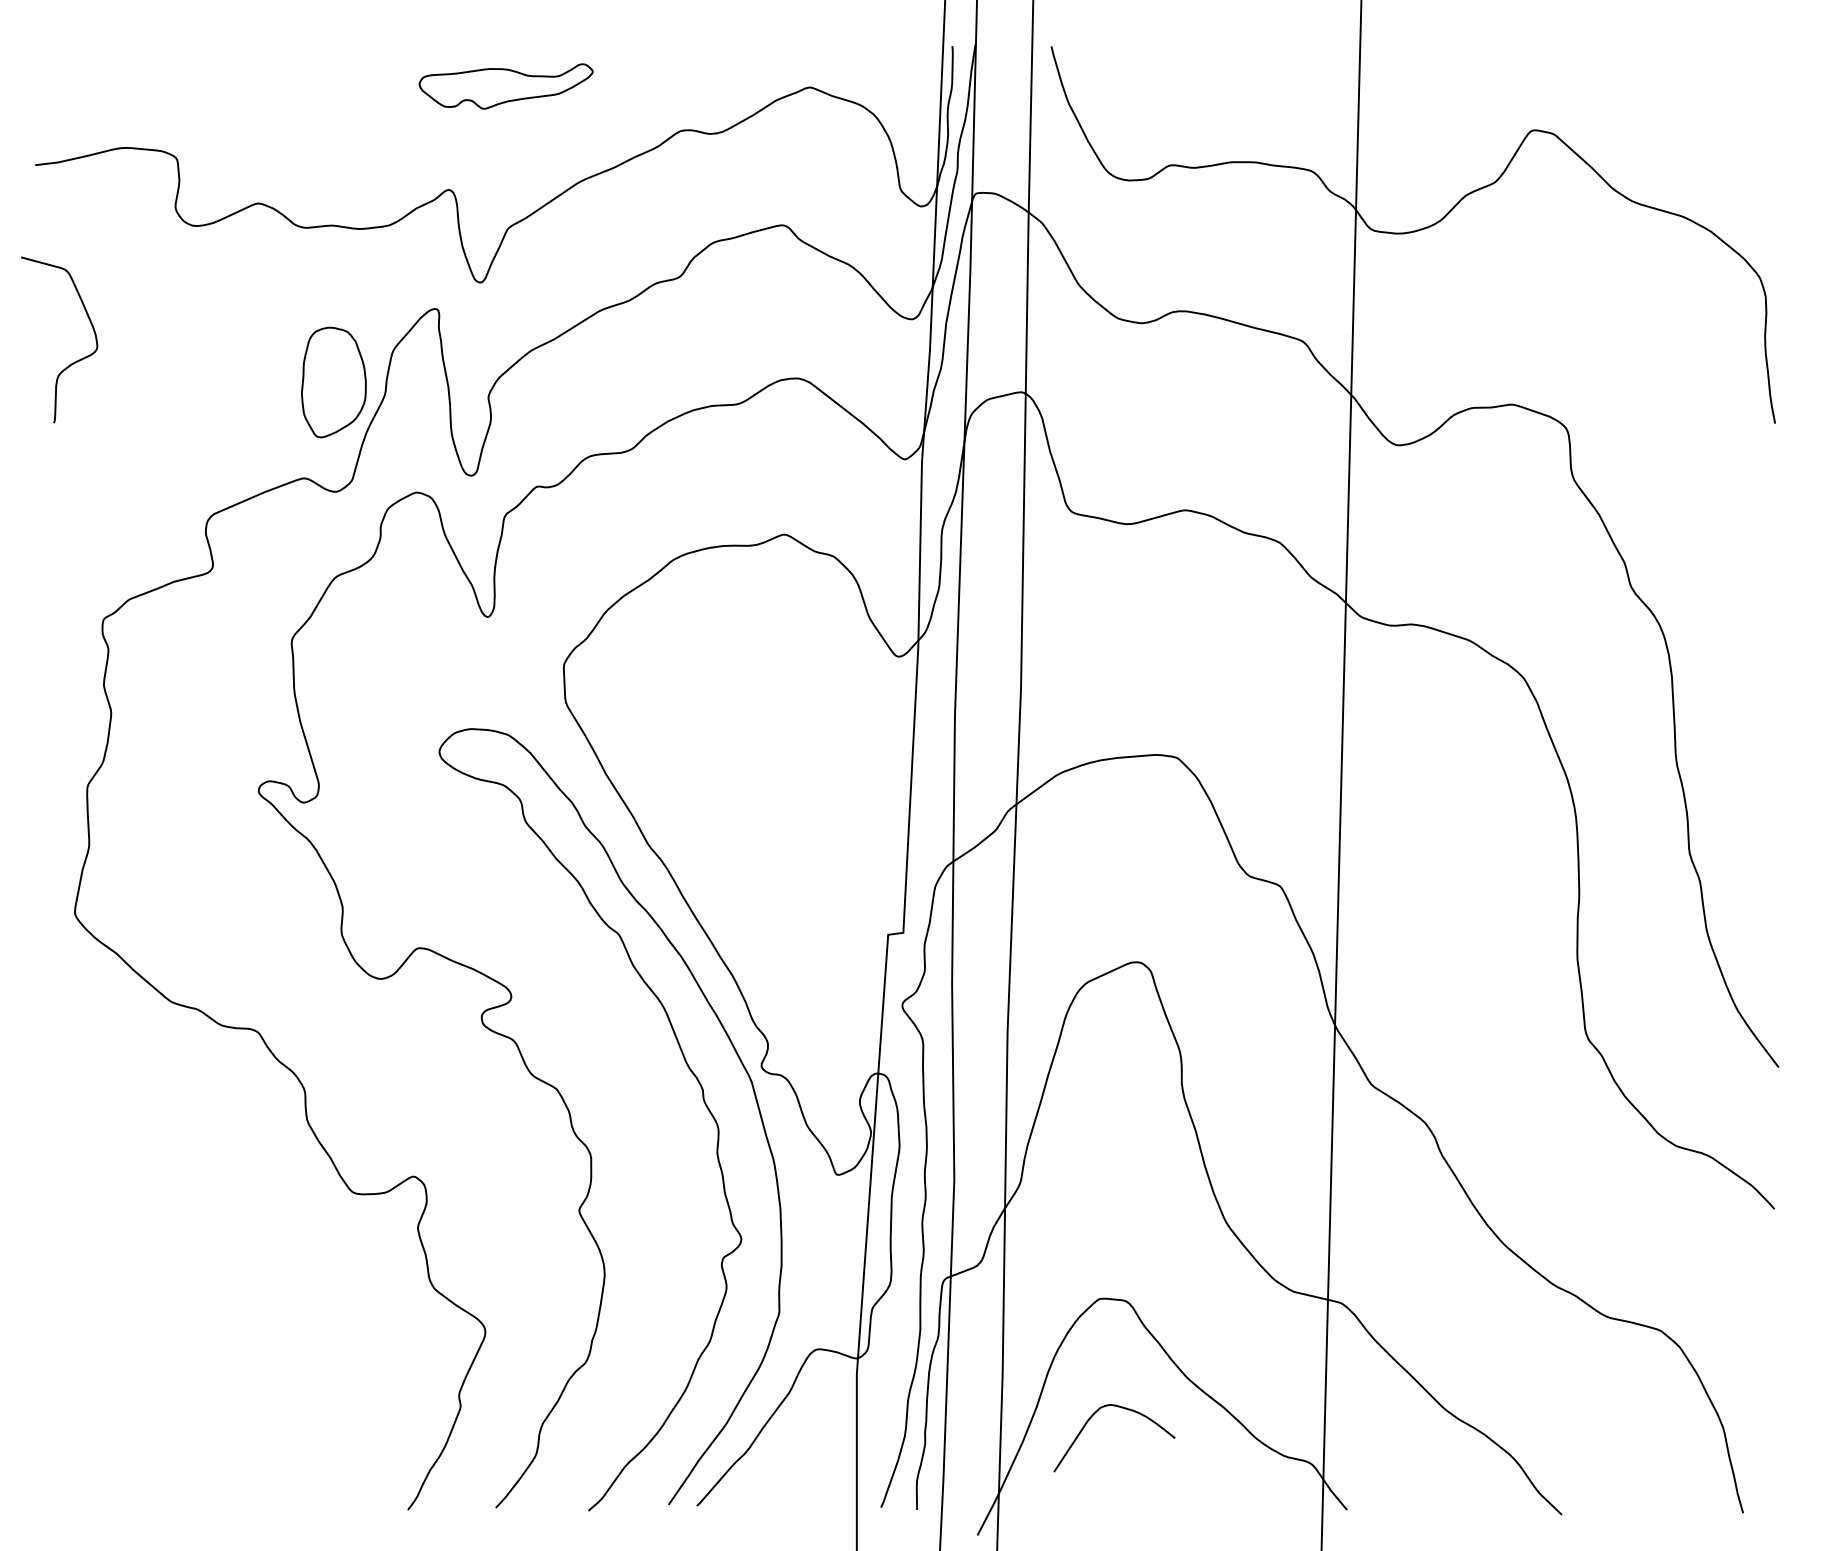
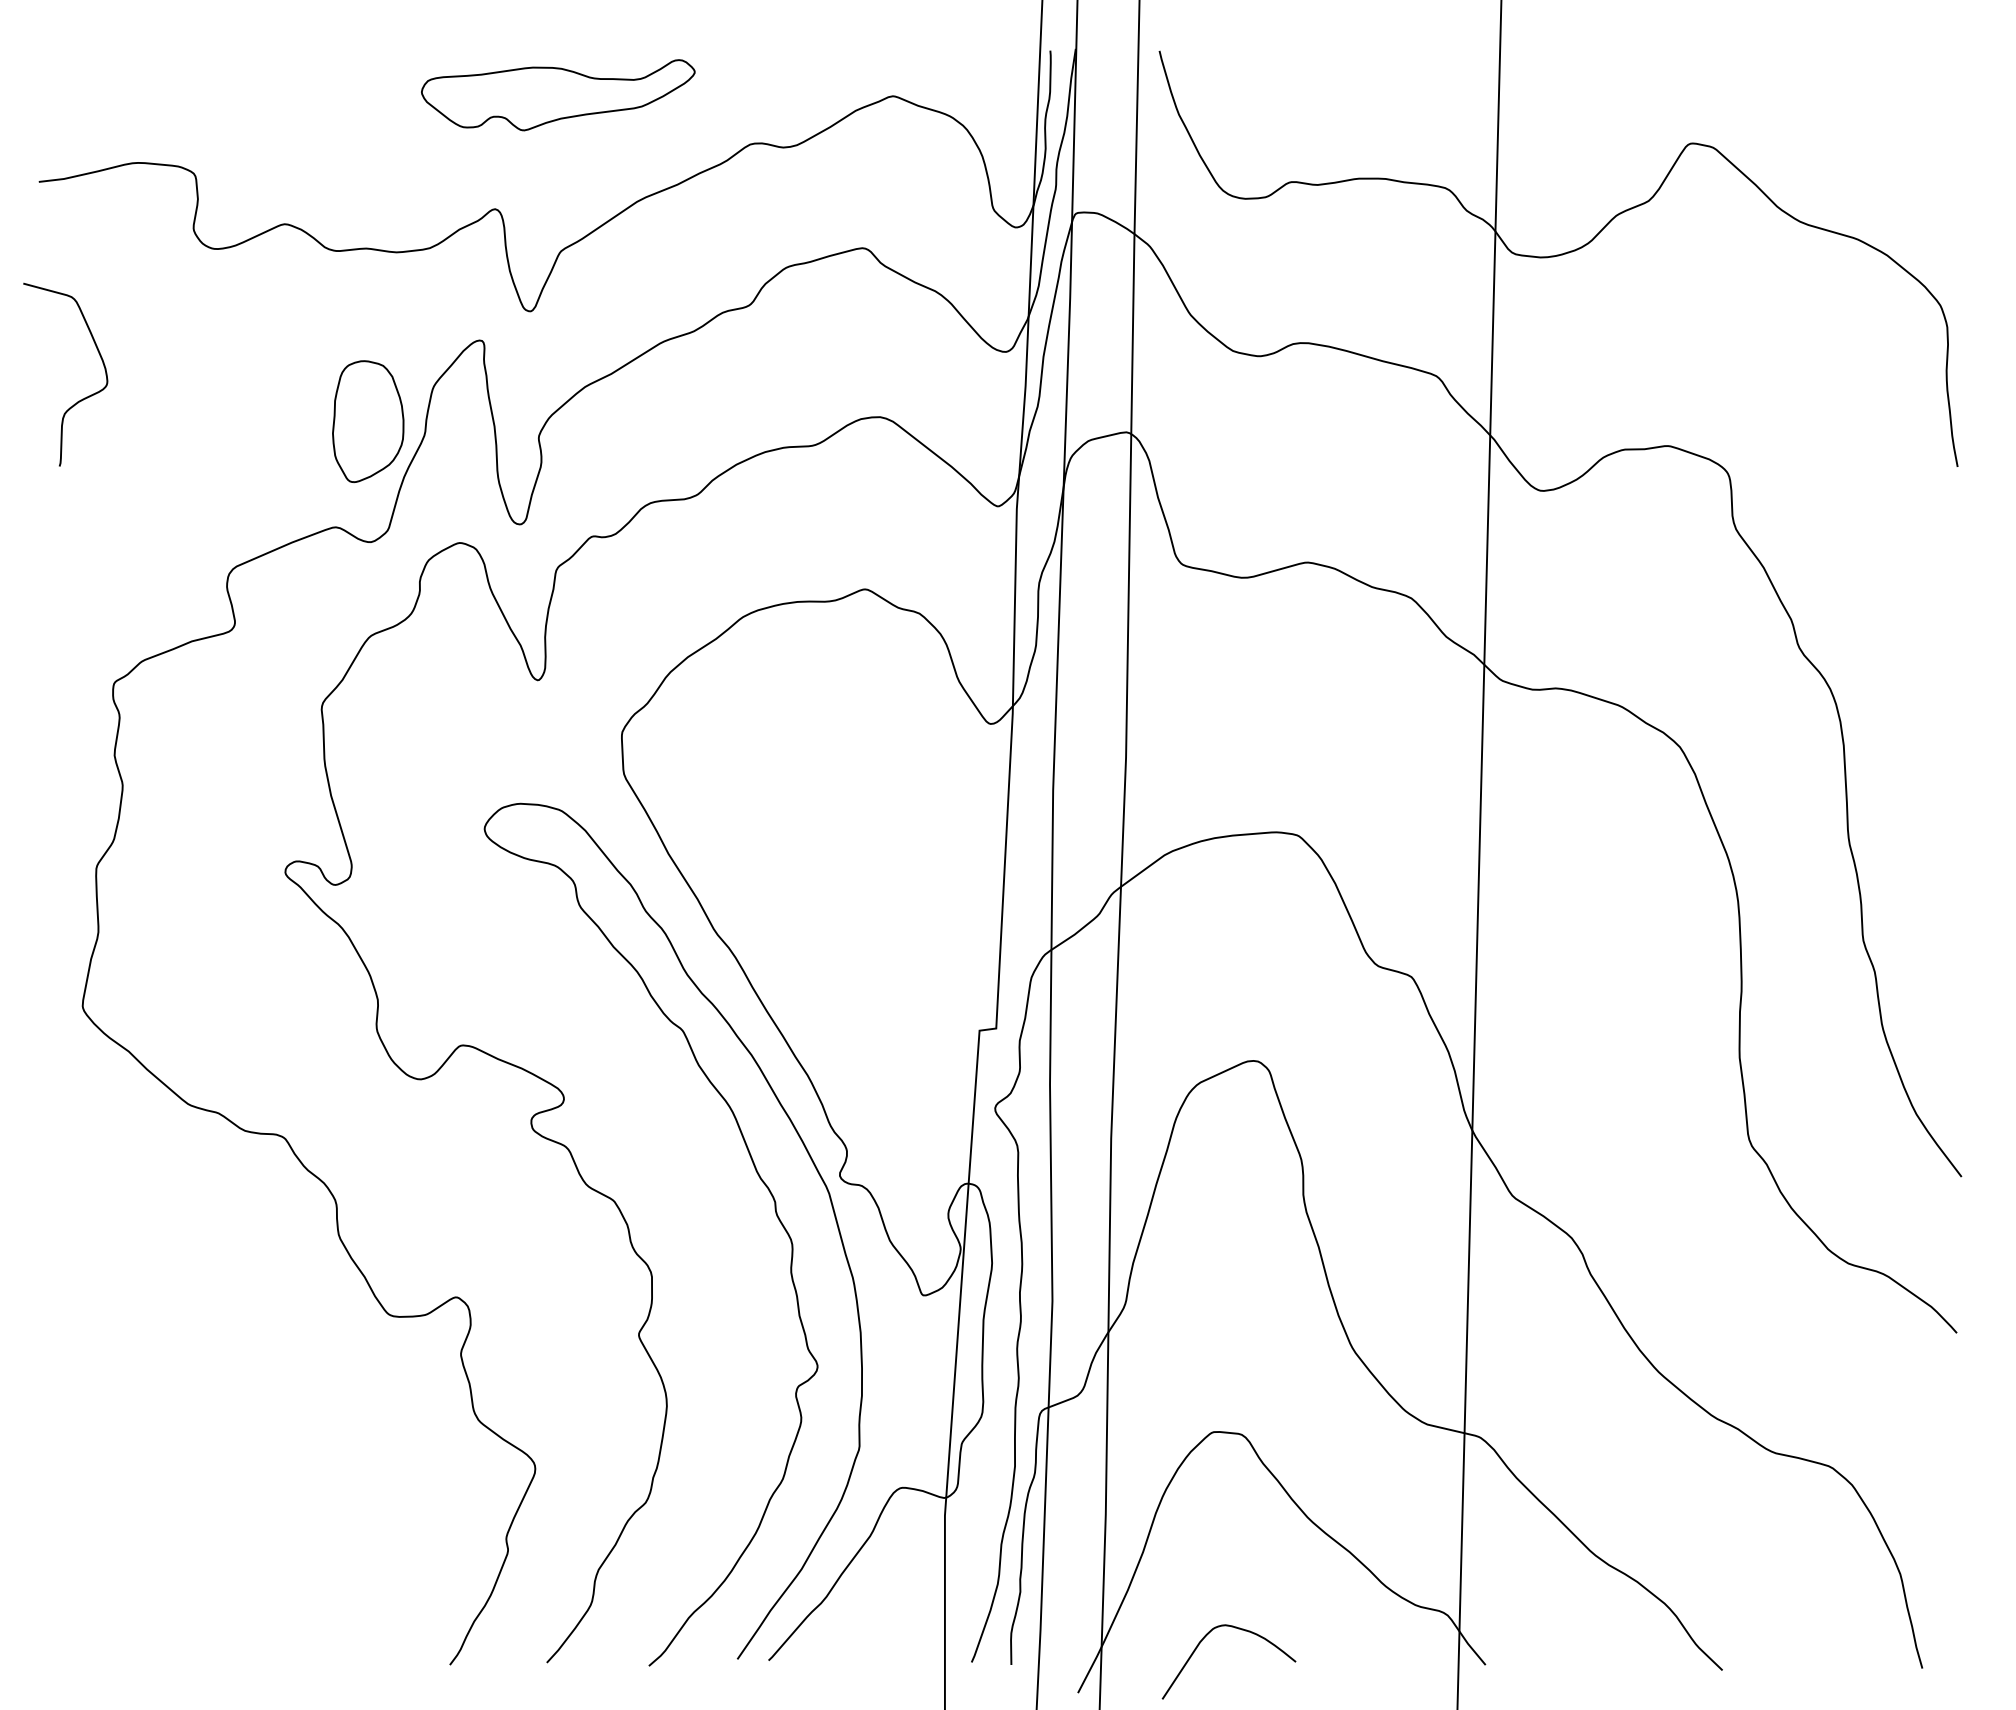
part: (505, 86) -> (557, 95), size x1.43
curve: (1091, 1418) -> (1203, 1640), moved

